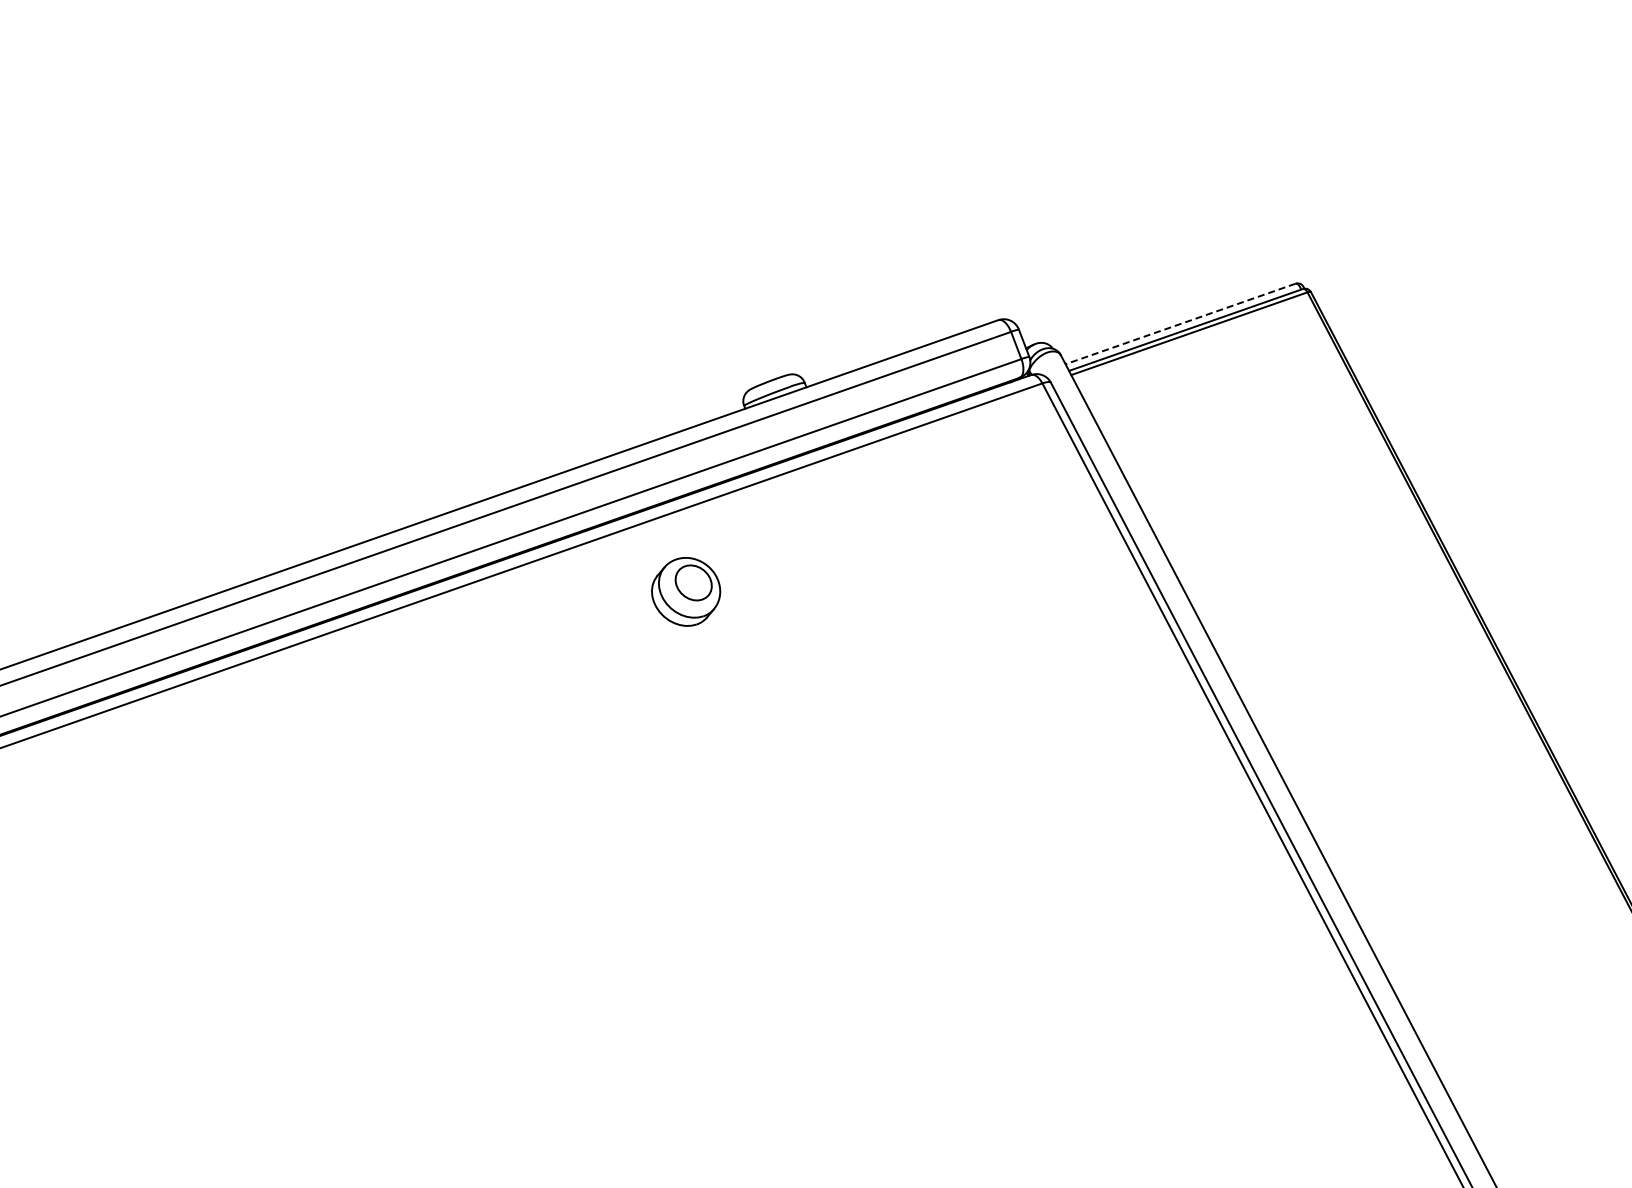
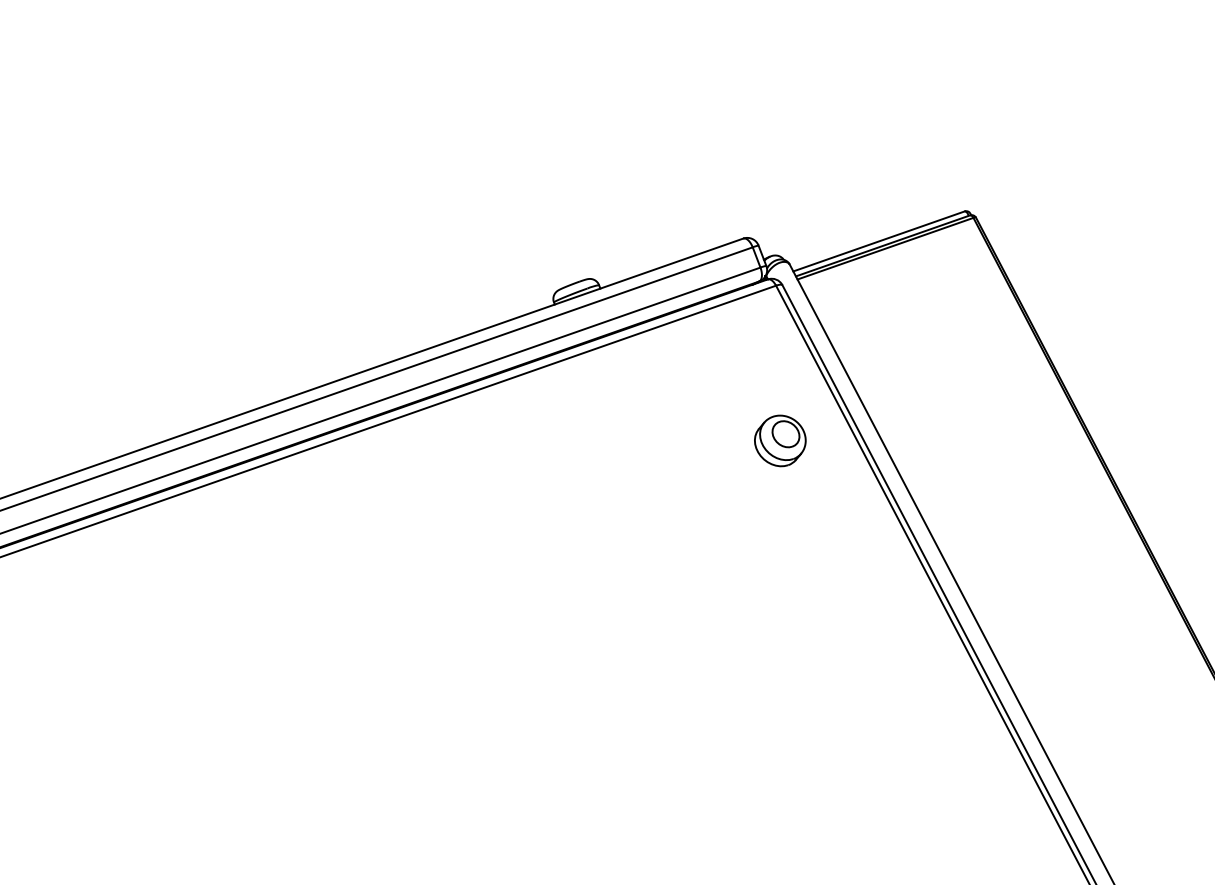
line: (1180, 323) -> (878, 241), dashed -> solid
part: (686, 591) -> (780, 440), moved

